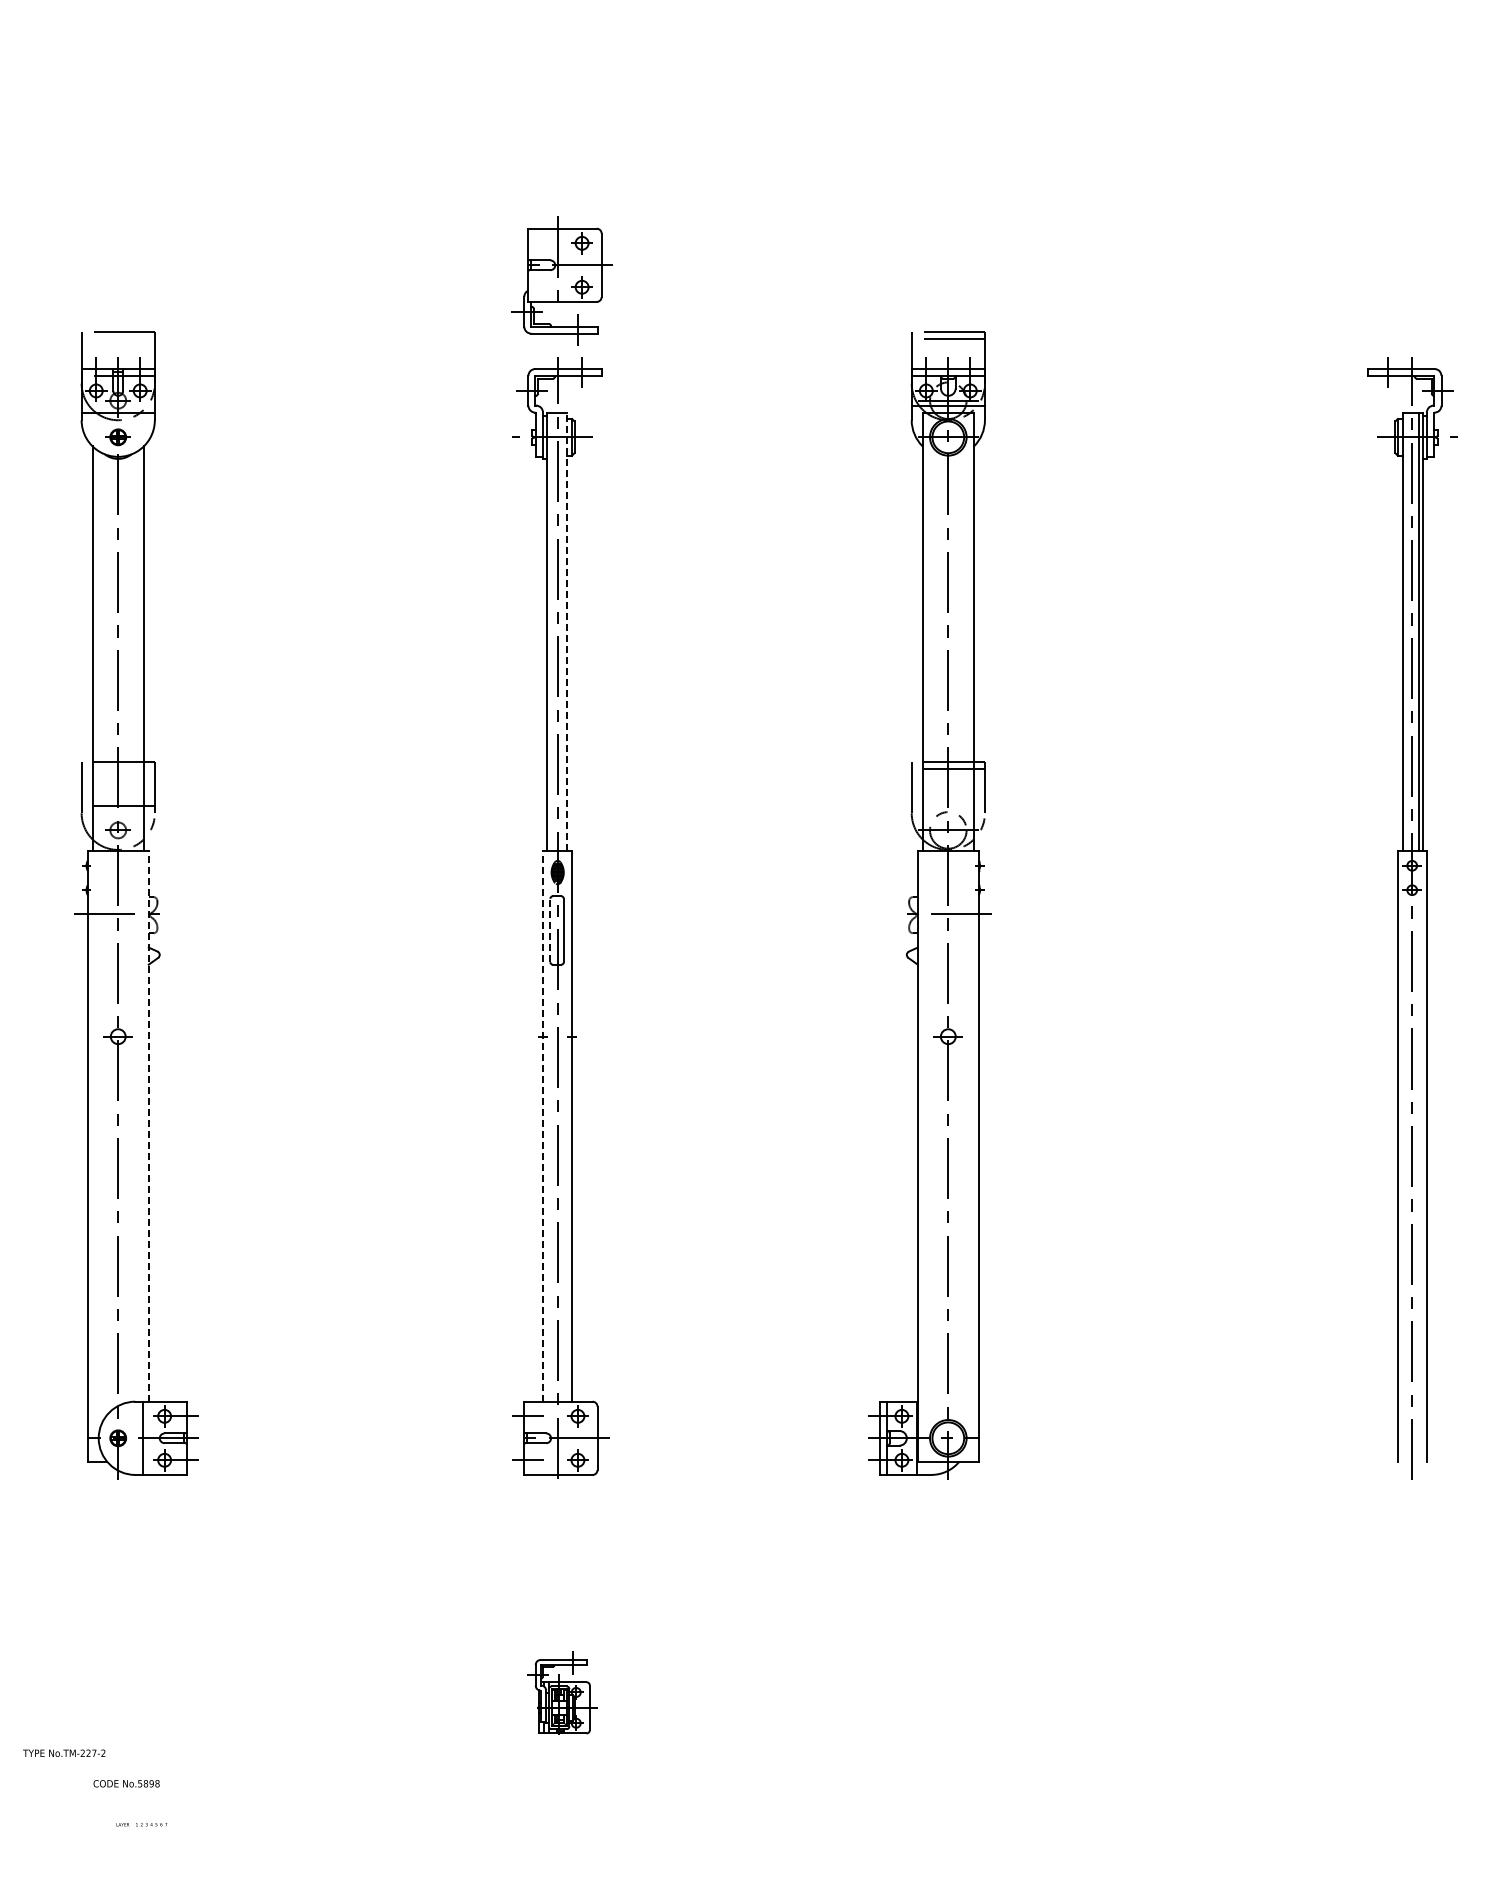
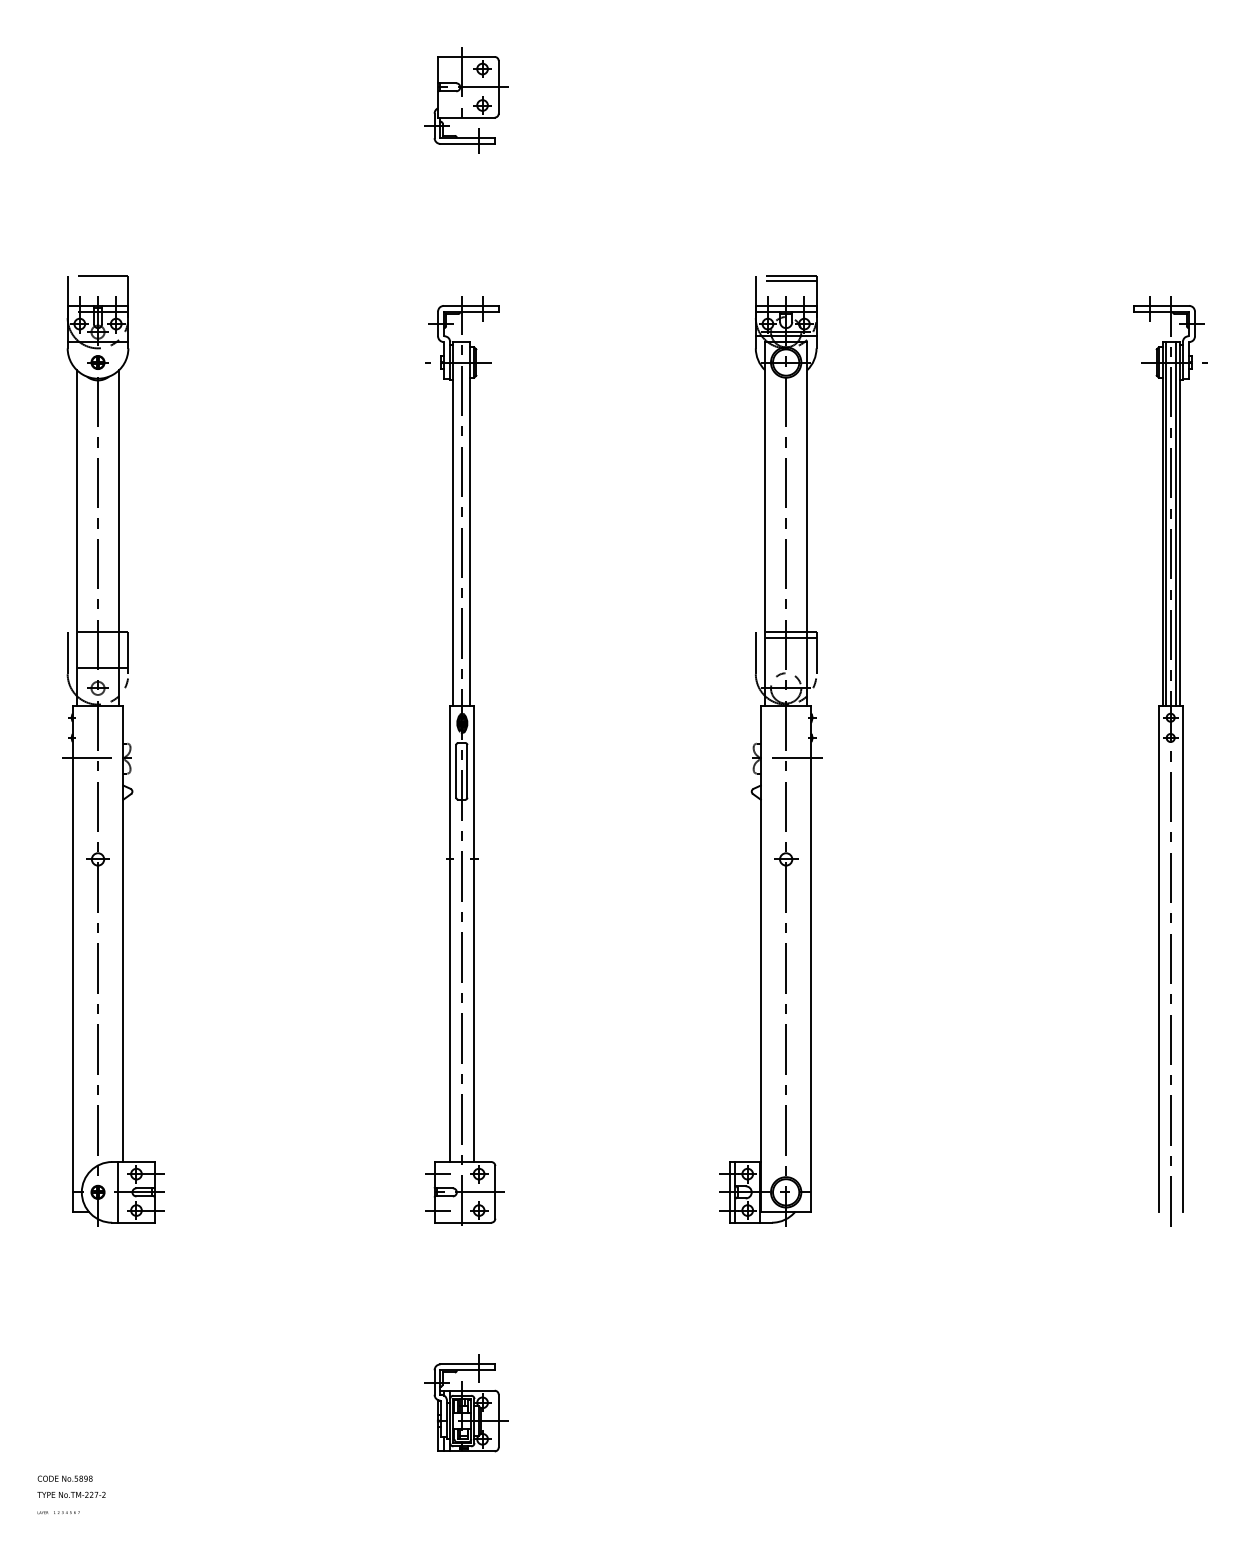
part: (561, 280) -> (465, 99), moved
line: (567, 631) -> (470, 523), dashed -> solid
line: (1406, 631) -> (1165, 523), added
line: (550, 930) -> (456, 771), dashed -> solid
line: (148, 1125) -> (123, 933), dashed -> solid
line: (543, 1125) -> (450, 933), dashed -> solid
part: (562, 1692) -> (466, 1403), size x1.43
text: (64, 1752) -> (71, 1494), moved
text: (126, 1783) -> (65, 1478), moved
text: (141, 1824) -> (58, 1512), moved

